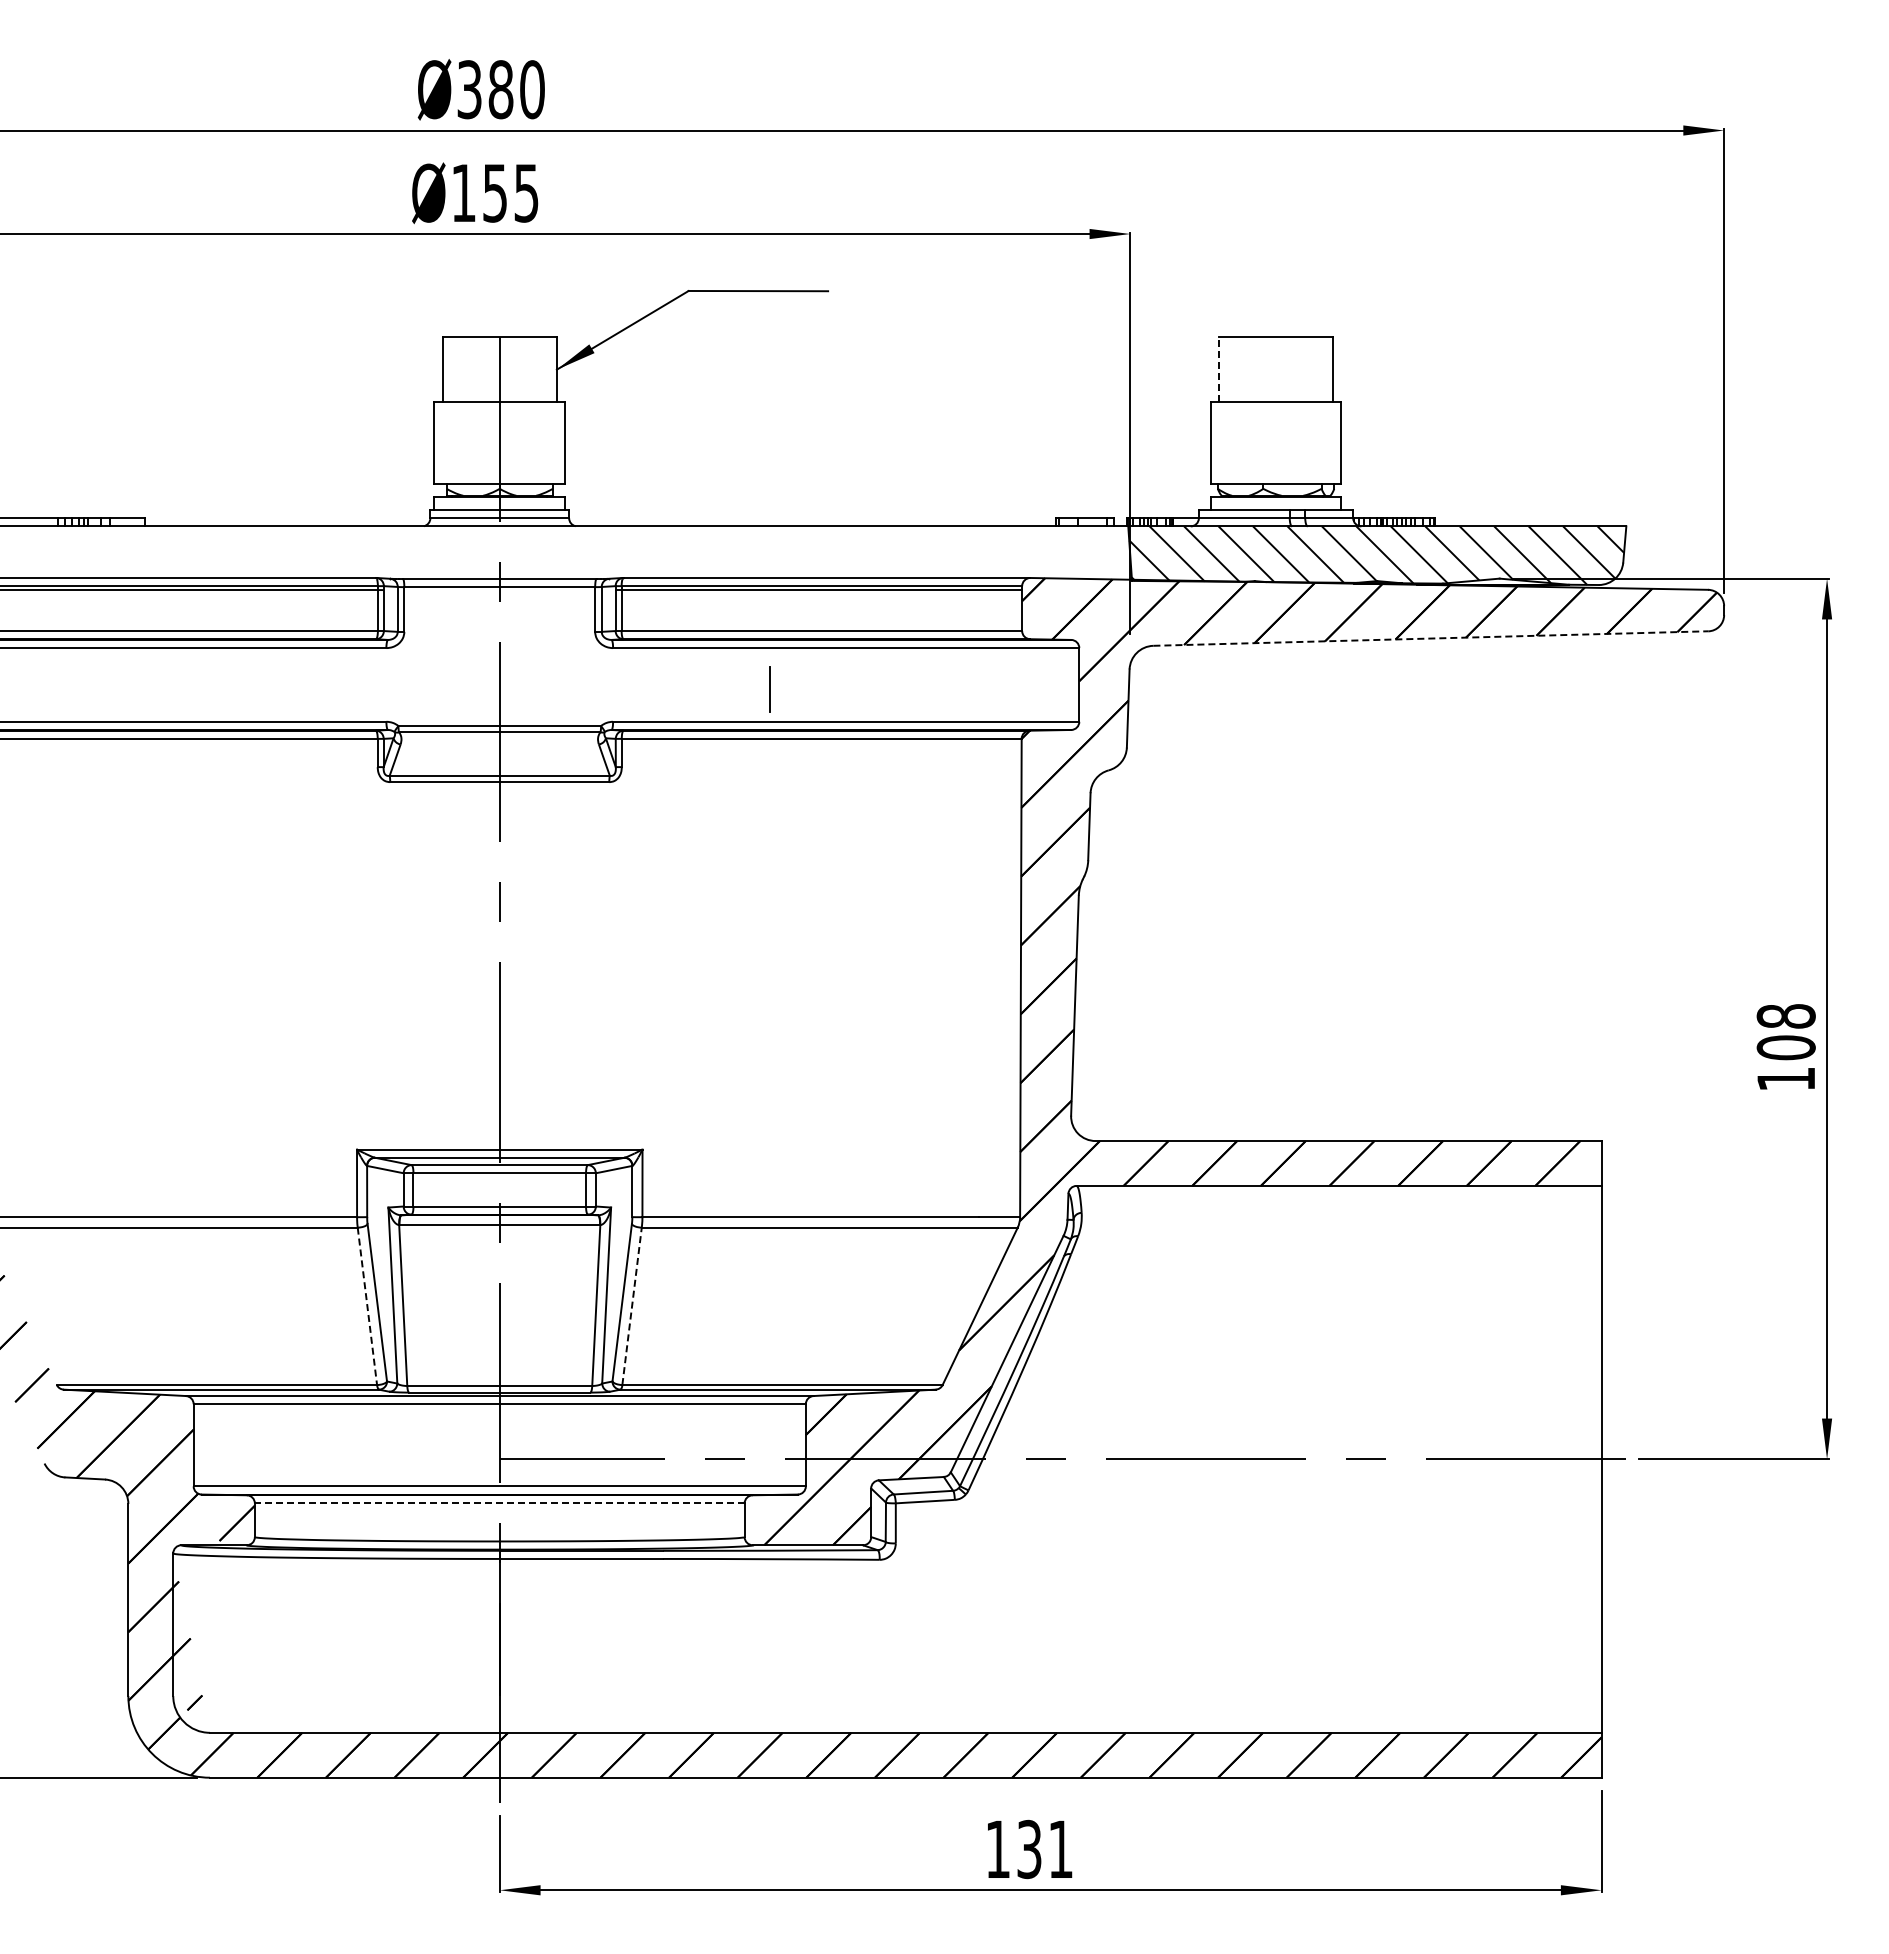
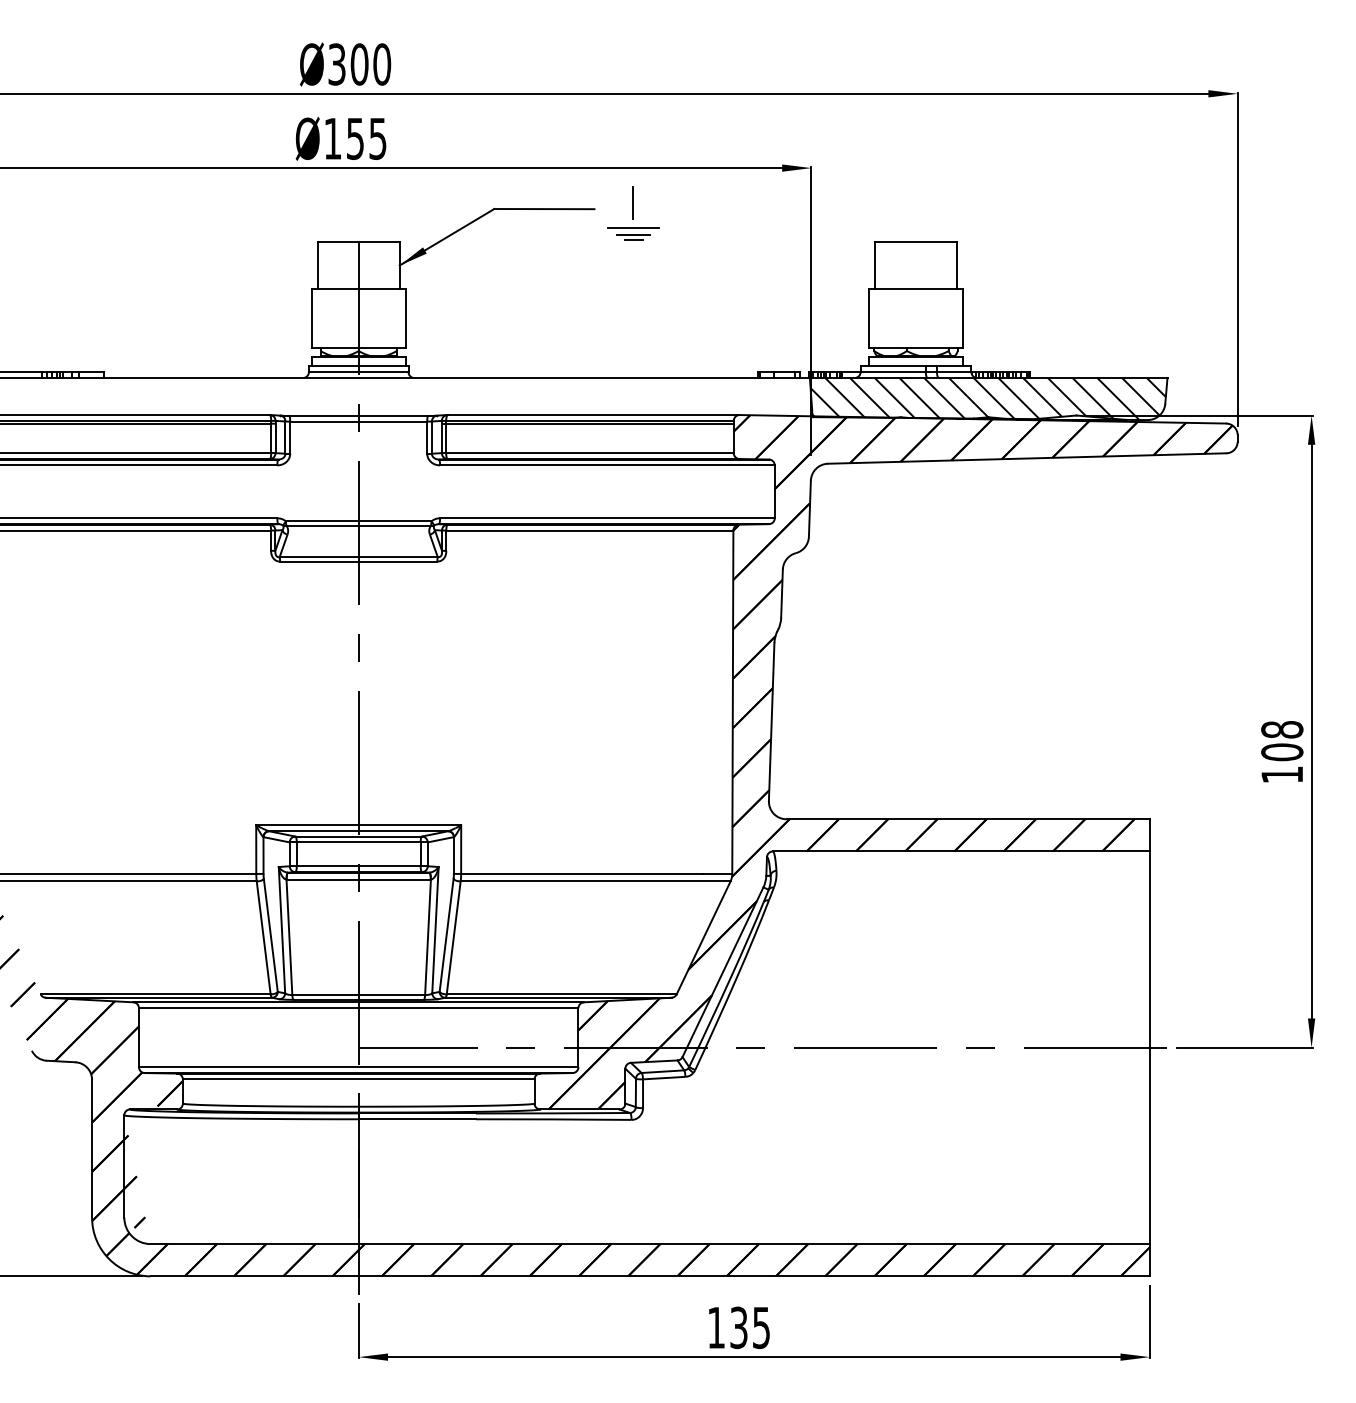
text: (500, 89) -> (359, 64), Ø380 -> Ø300
line: (882, 317) -> (633, 228), added
line: (882, 327) -> (633, 235), added
line: (883, 334) -> (634, 240), added
line: (1218, 369) -> (874, 265), dashed -> solid
line: (1431, 638) -> (1027, 458), dashed -> solid
line: (769, 689) -> (632, 202), moved
line: (632, 1305) -> (454, 937), dashed -> solid
line: (367, 1306) -> (263, 938), dashed -> solid
line: (499, 1503) -> (358, 1079), dashed -> solid
text: (1060, 1849) -> (761, 1327), 131 -> 135

